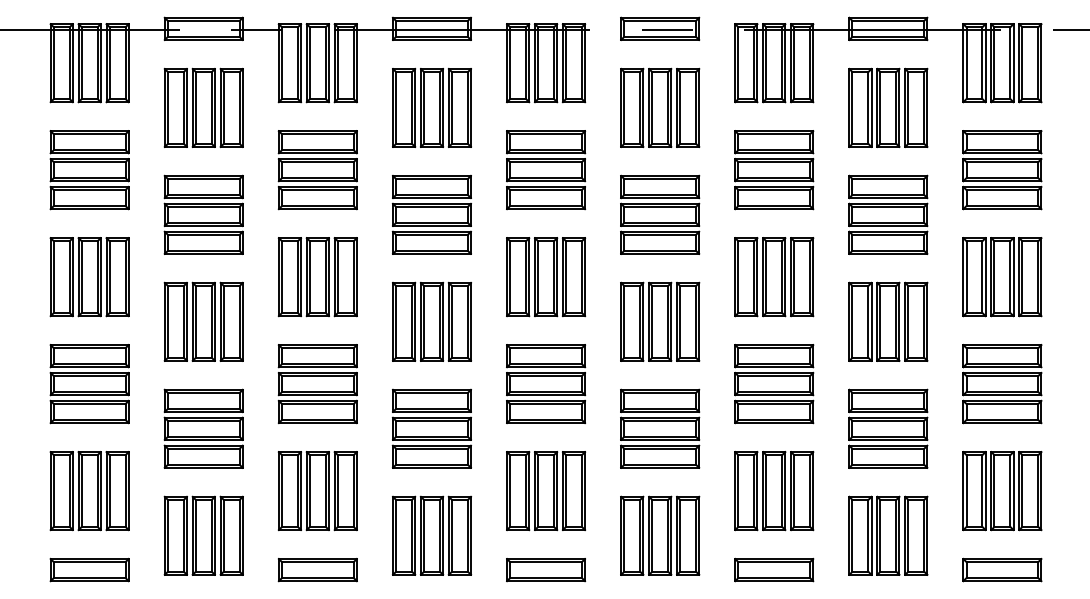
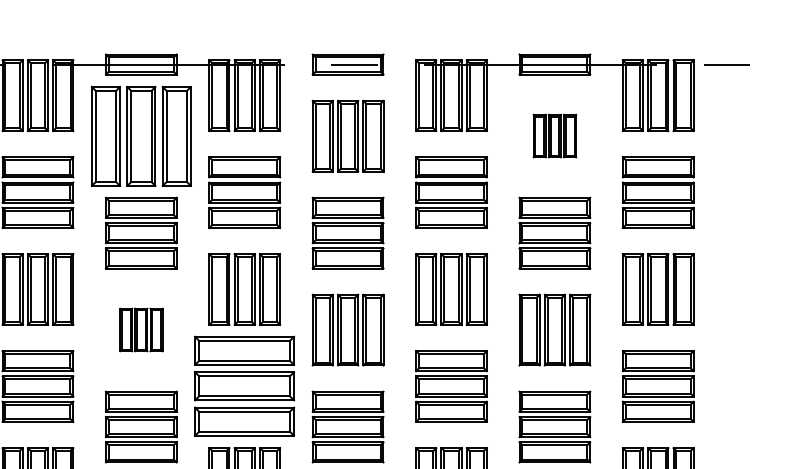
part: (431, 107) -> (140, 135), size x1.4
part: (888, 107) -> (555, 135), size x0.6
part: (431, 321) -> (140, 329), size x0.6
part: (546, 384) -> (245, 386), size x1.4

